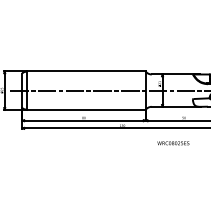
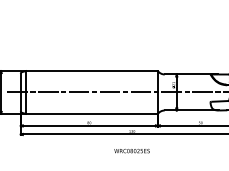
text: (173, 143) -> (132, 151), moved

